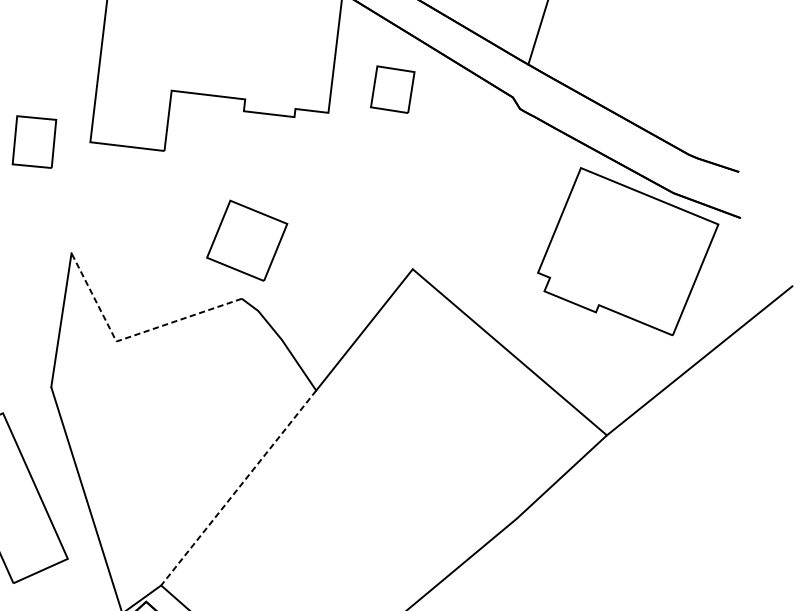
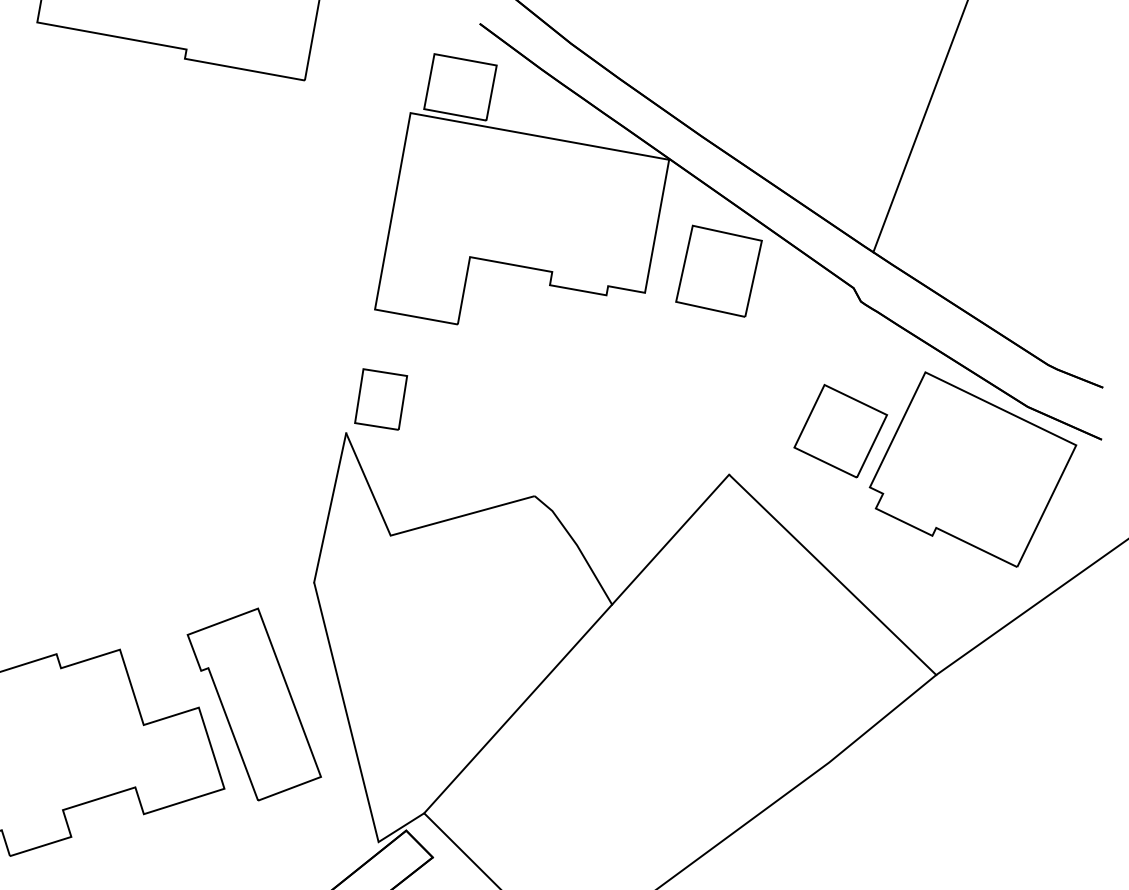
part: (392, 89) -> (718, 270), size x1.67
part: (34, 142) -> (381, 399), moved
part: (246, 240) -> (840, 430), moved
line: (131, 336) -> (407, 530), dashed -> solid
line: (238, 488) -> (517, 709), dashed -> solid

